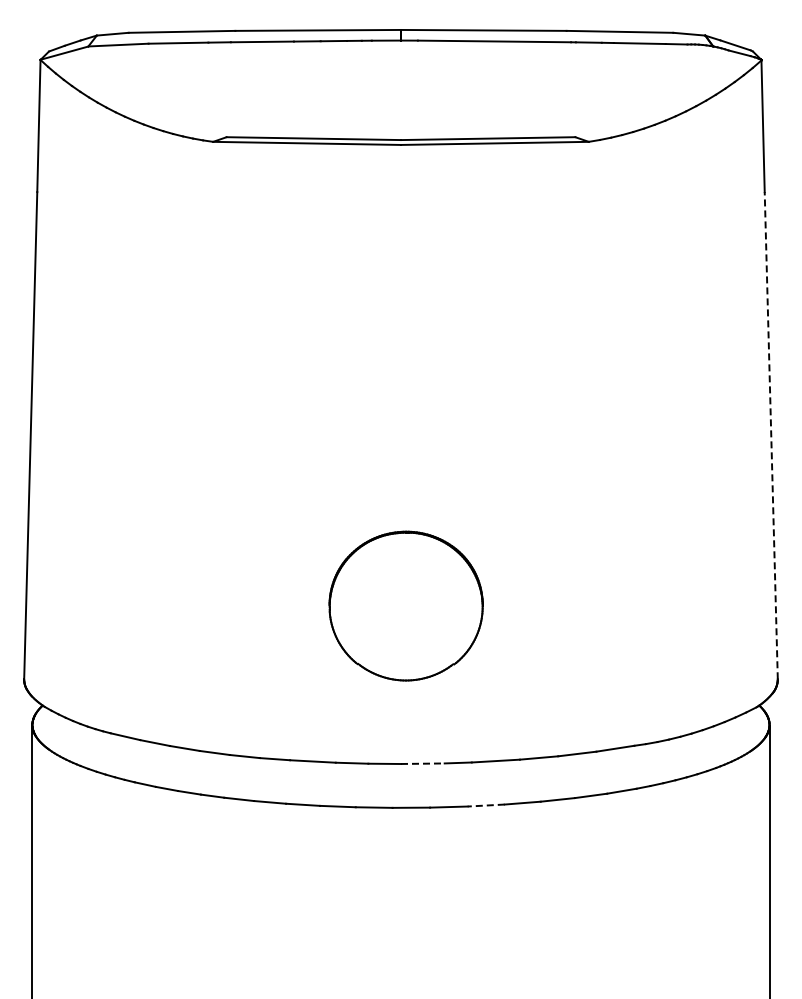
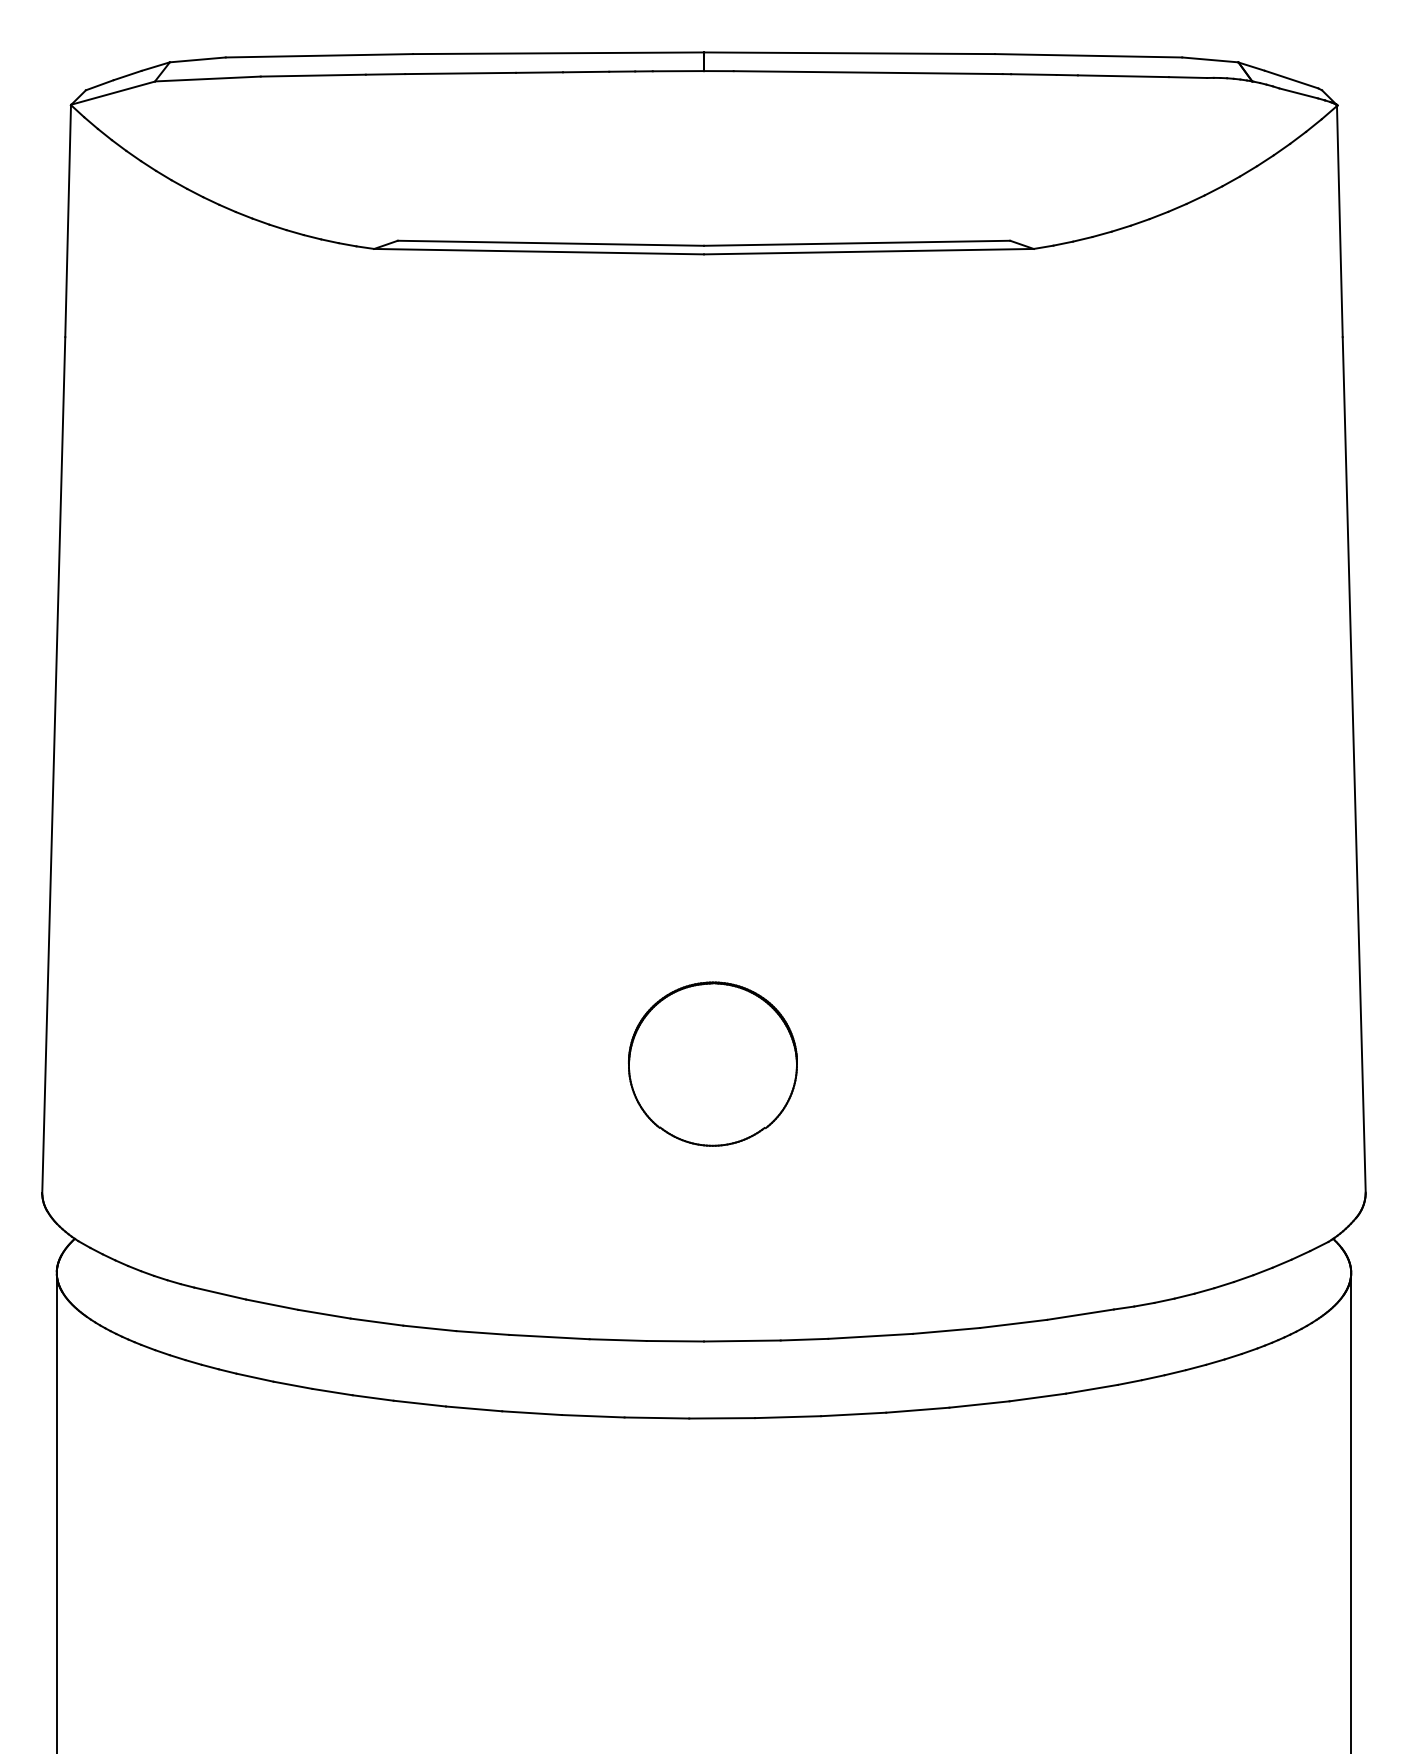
line: (771, 435) -> (1354, 764), dashed -> solid
part: (405, 605) -> (711, 1063), size x0.62
line: (422, 763) -> (741, 1340), dashed -> solid
line: (486, 805) -> (854, 1414), dashed -> solid

